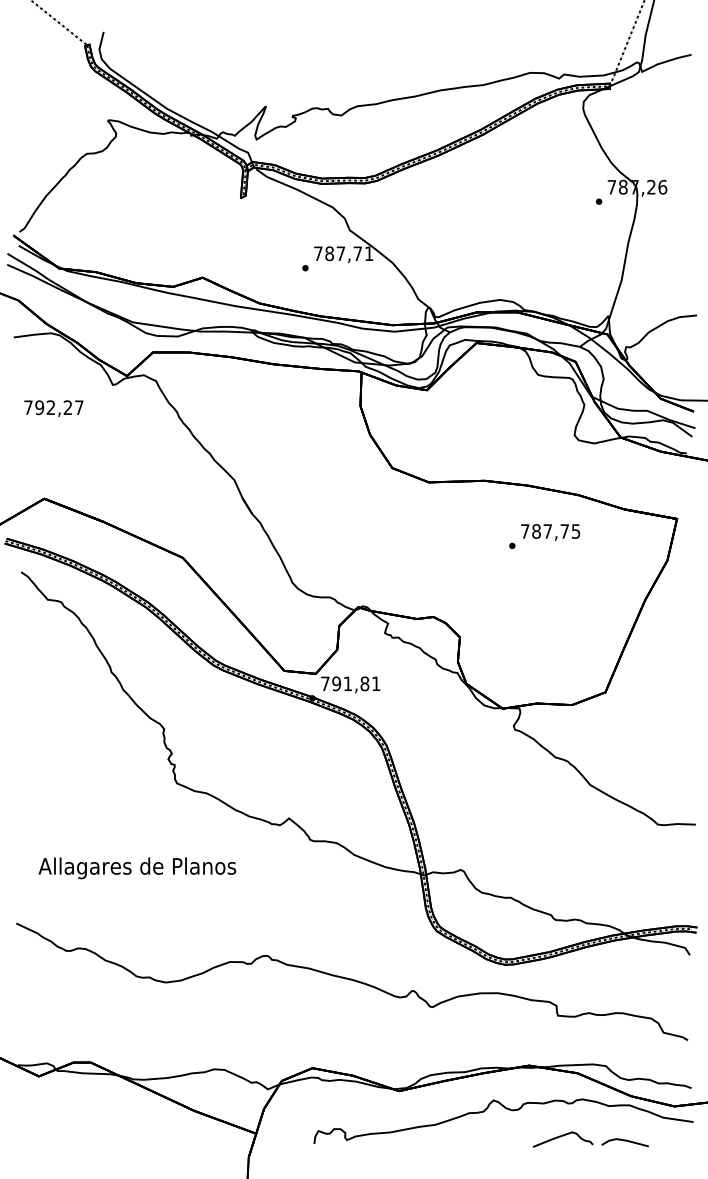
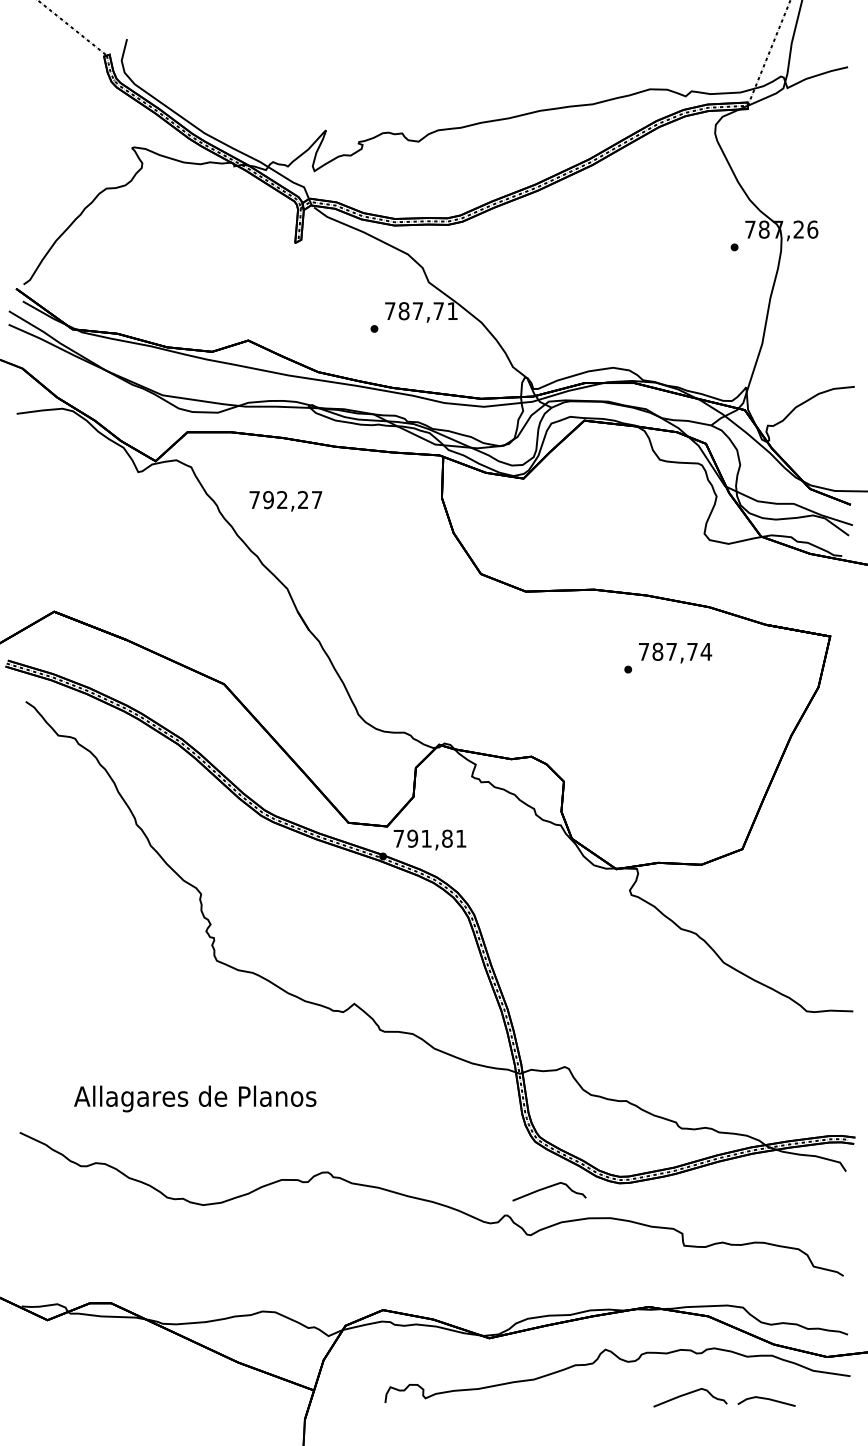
text: (53, 408) -> (285, 501), moved
text: (576, 531) -> (706, 651), 787,75 -> 787,74
text: (137, 867) -> (195, 1098), moved
curve: (446, 969) -> (547, 1188), added

